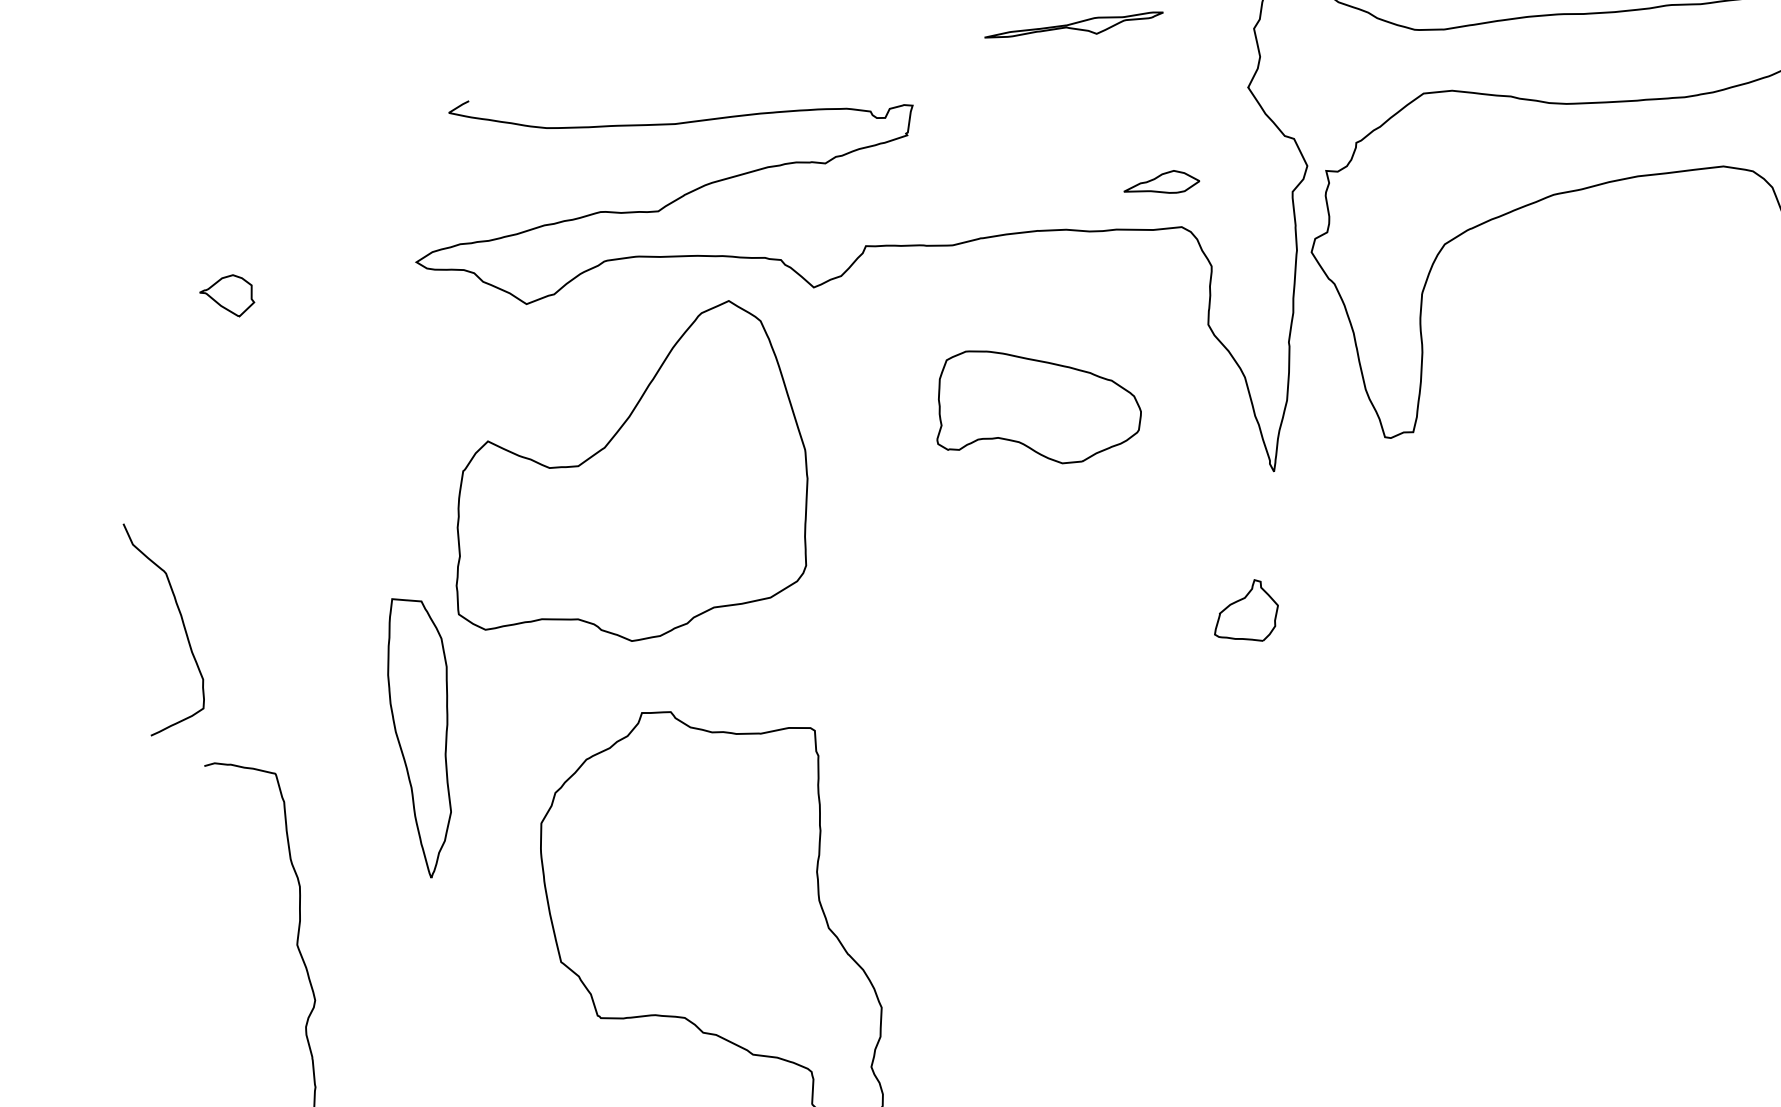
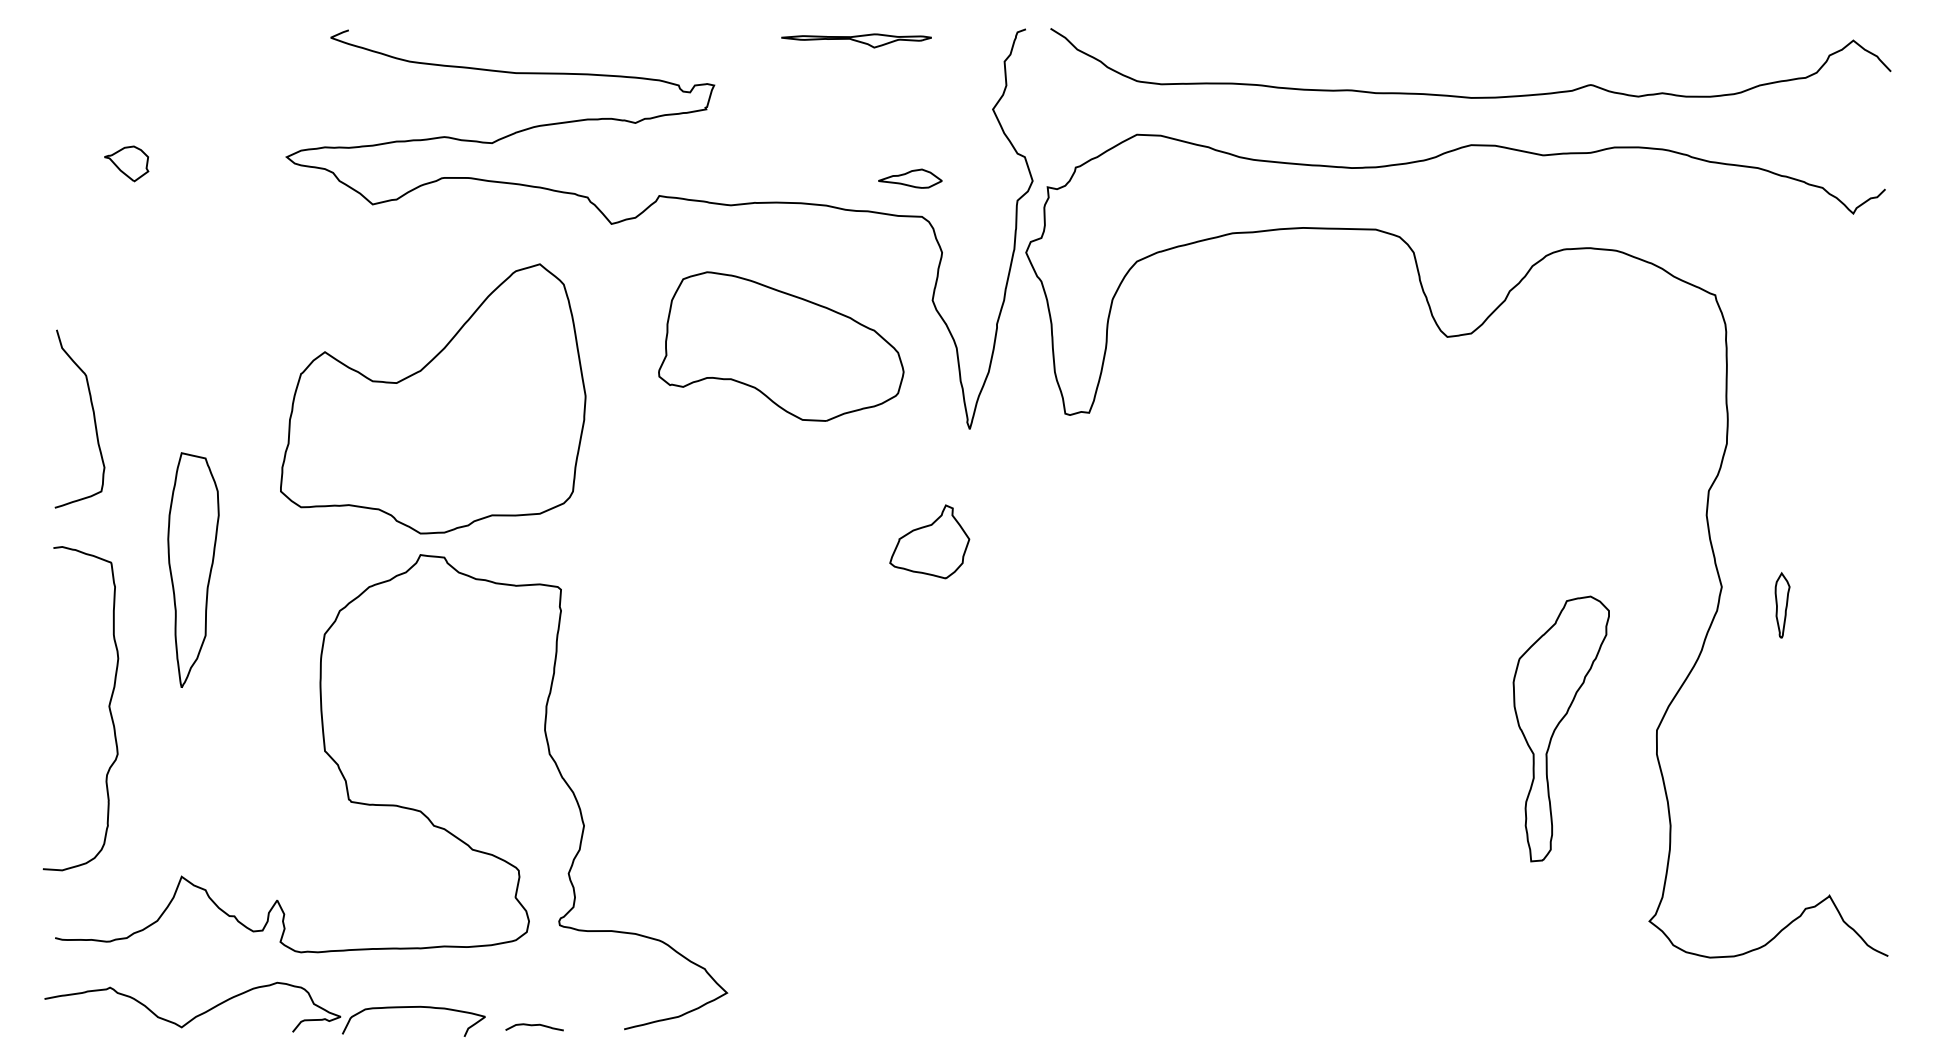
part: (1036, 404) -> (781, 346), size x1.43
part: (624, 478) -> (433, 398), moved
part: (1244, 611) -> (929, 541), size x1.43
curve: (181, 623) -> (93, 418), moved
part: (425, 735) -> (193, 569), moved

